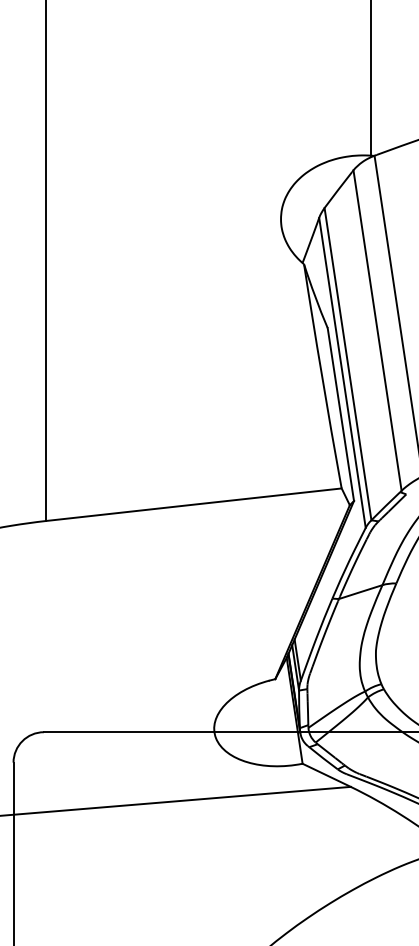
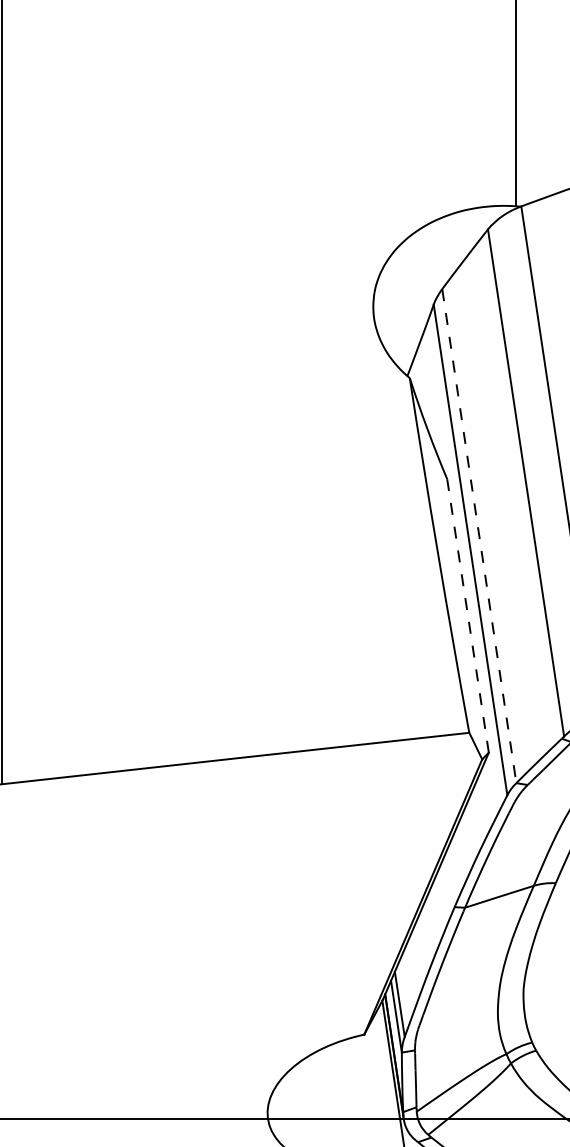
line: (348, 364) -> (480, 536), solid -> dashed
line: (340, 414) -> (467, 615), solid -> dashed

